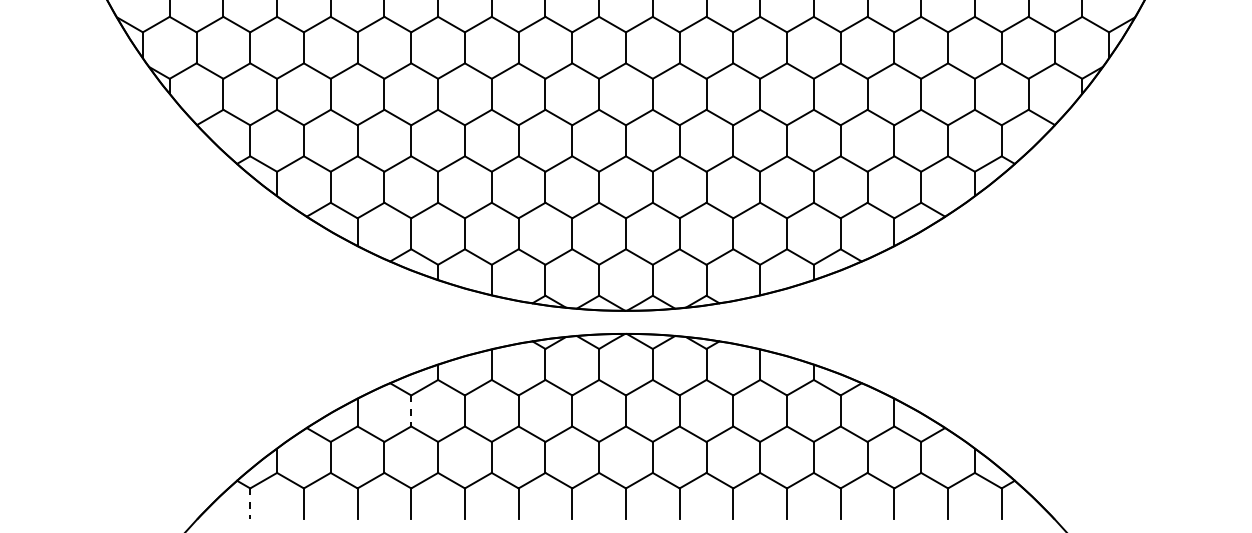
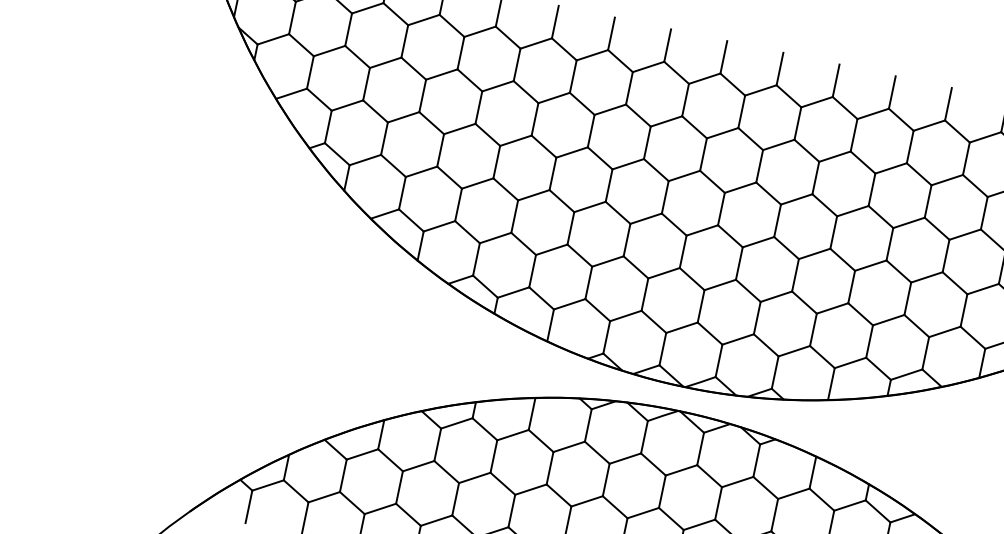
line: (411, 410) -> (438, 444), dashed -> solid
line: (250, 503) -> (249, 506), dashed -> solid

